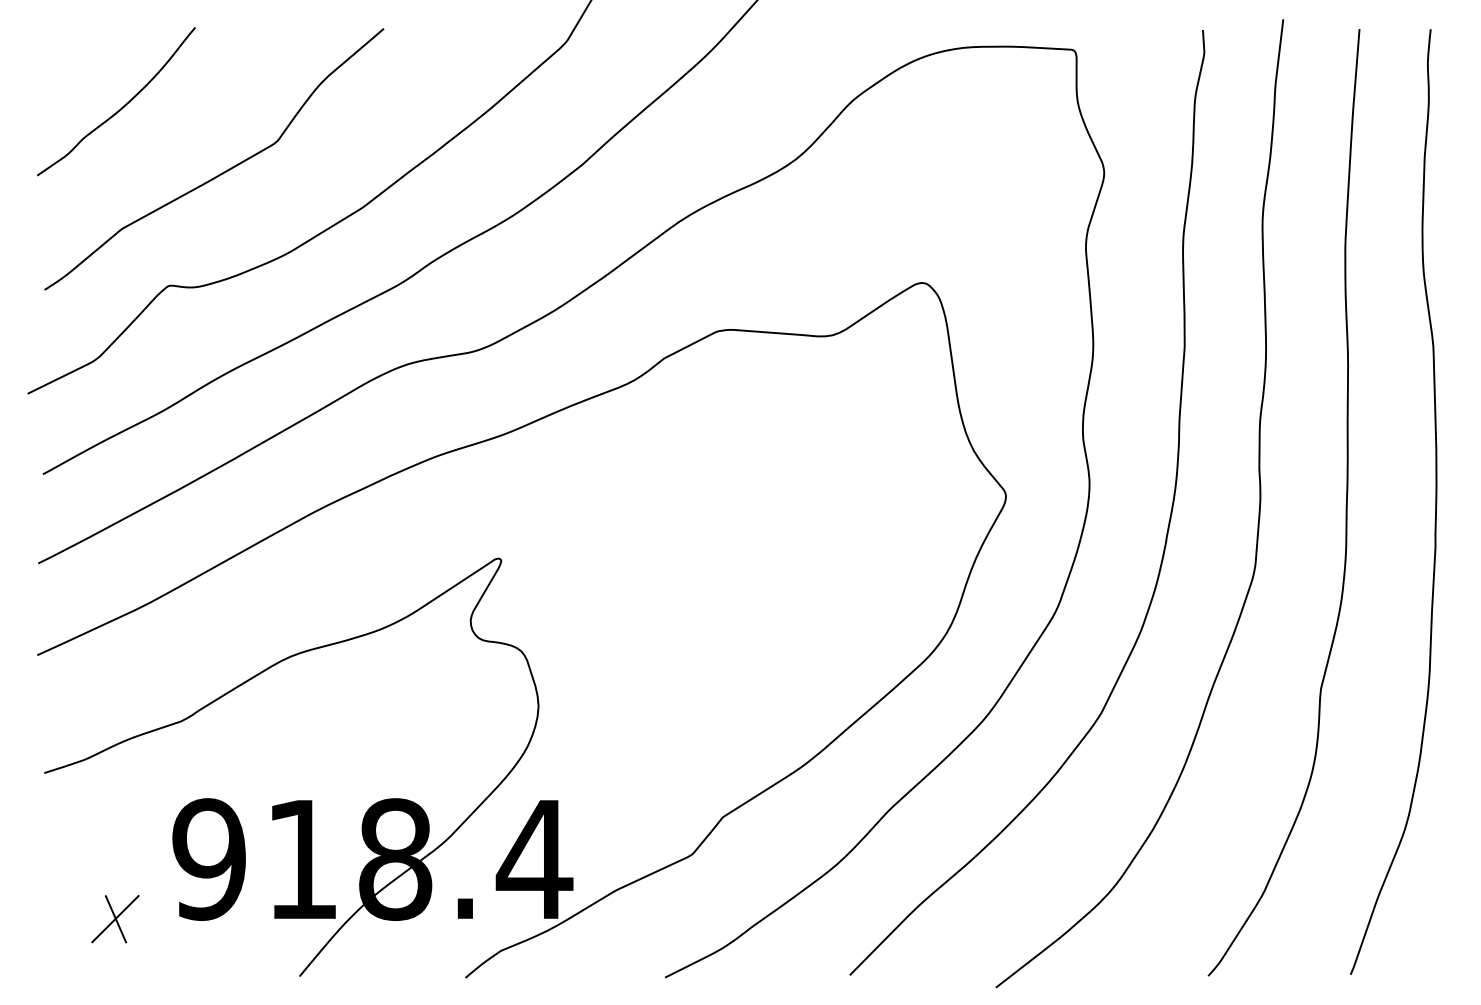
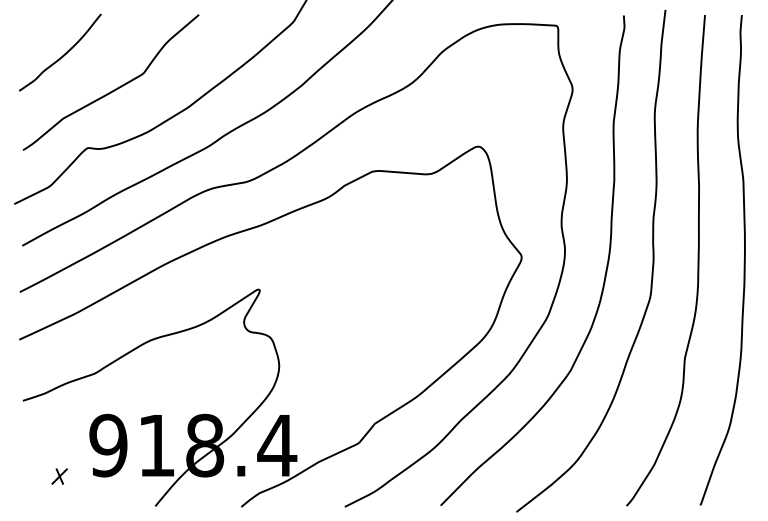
part: (114, 918) -> (59, 476), size x0.6

